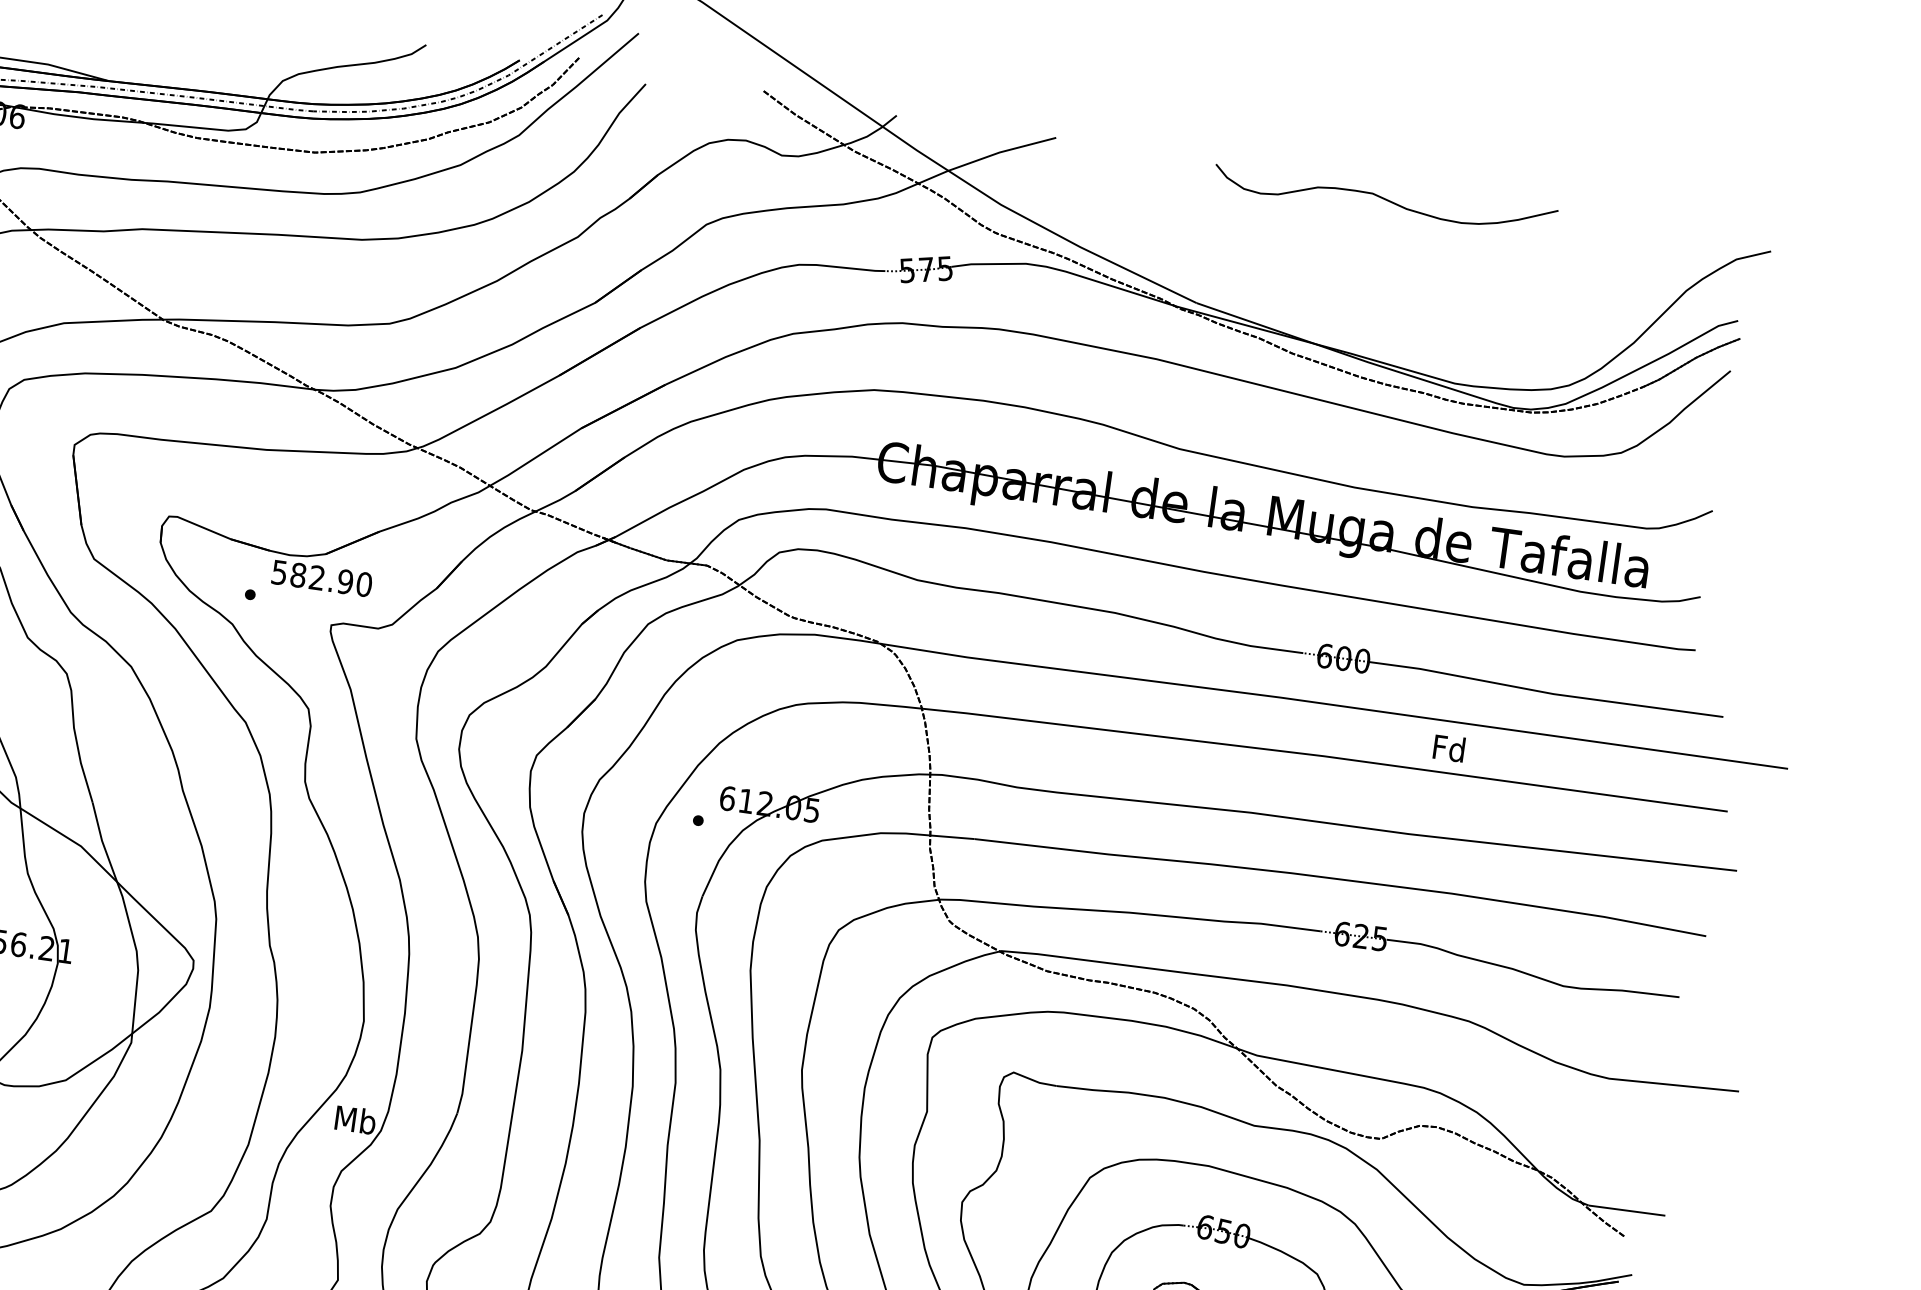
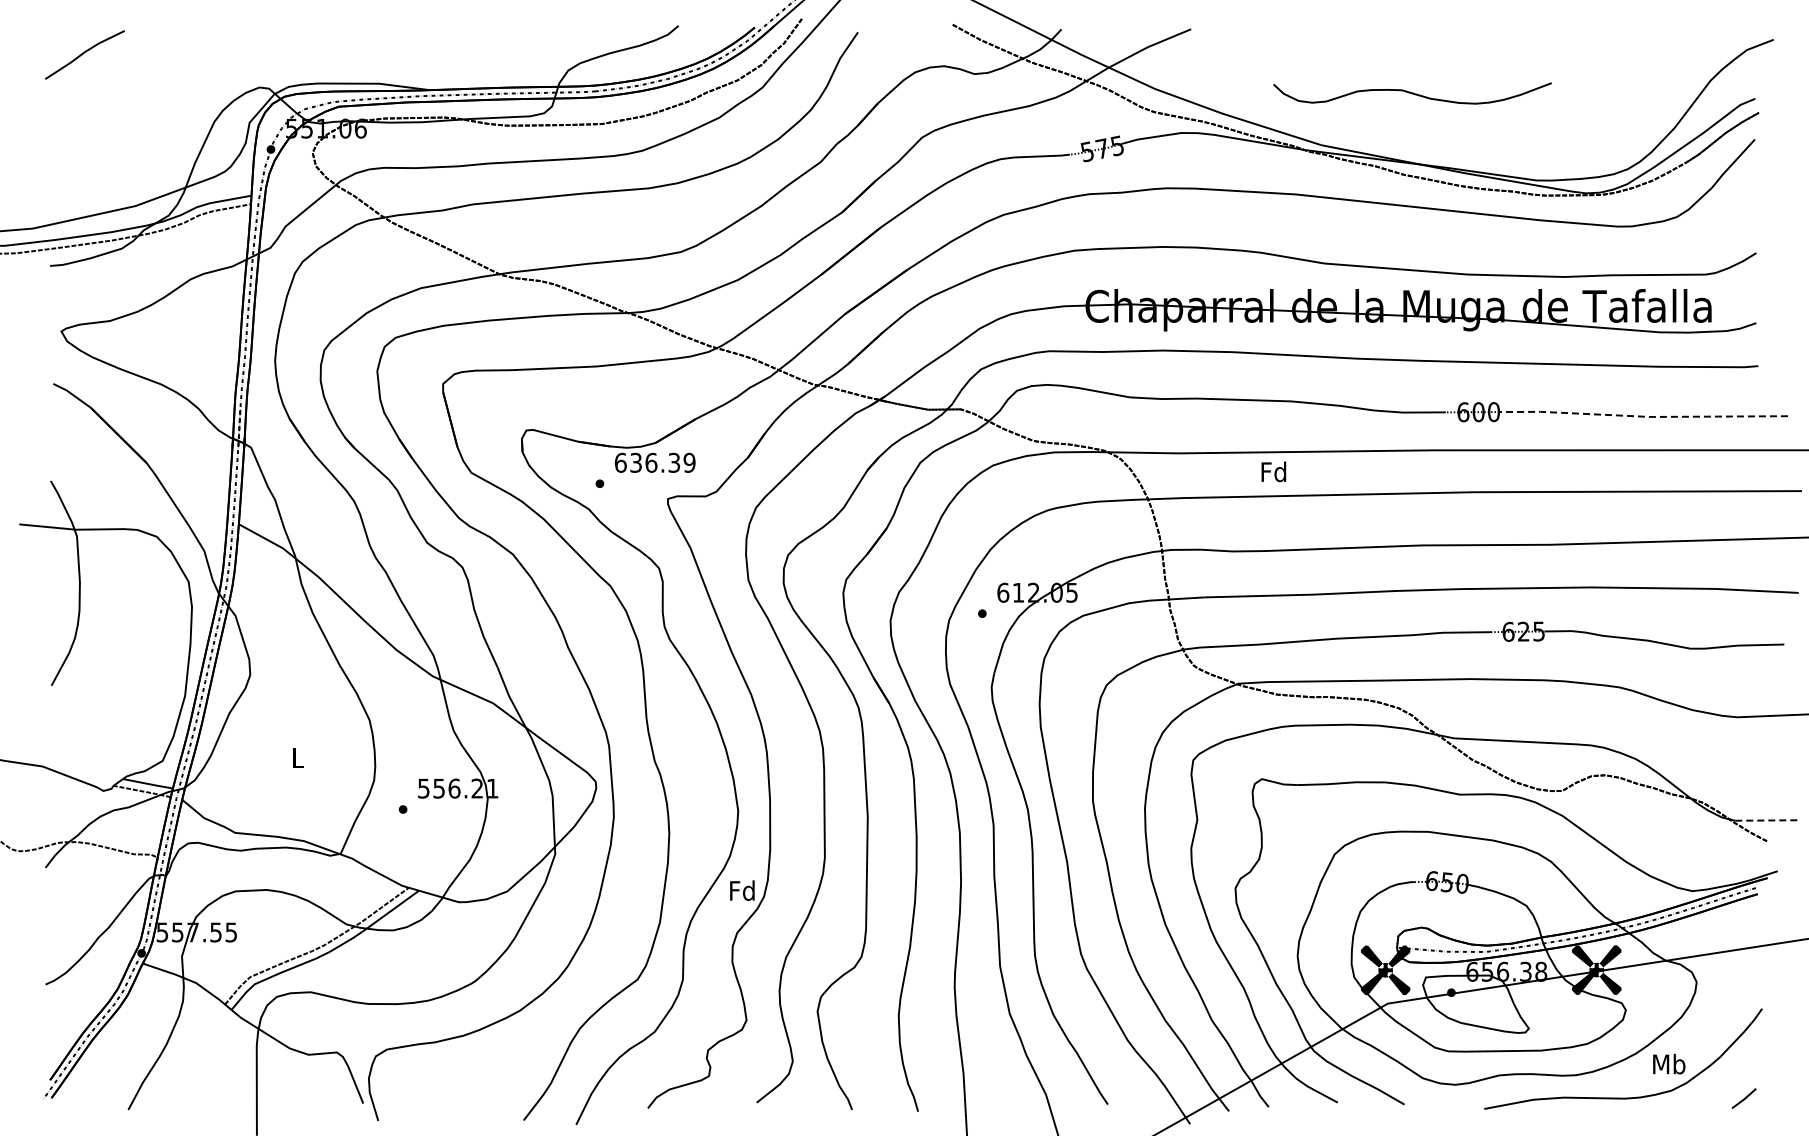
curve: (1385, 199) -> (1412, 93), moved
text: (321, 578) -> (654, 462), 582.90 -> 636.39
line: (1545, 692) -> (1643, 416), solid -> dashed
text: (1448, 747) -> (1273, 471), moved
text: (355, 1119) -> (742, 890), Mb -> Fd
line: (1627, 1210) -> (1766, 820), solid -> dashed

